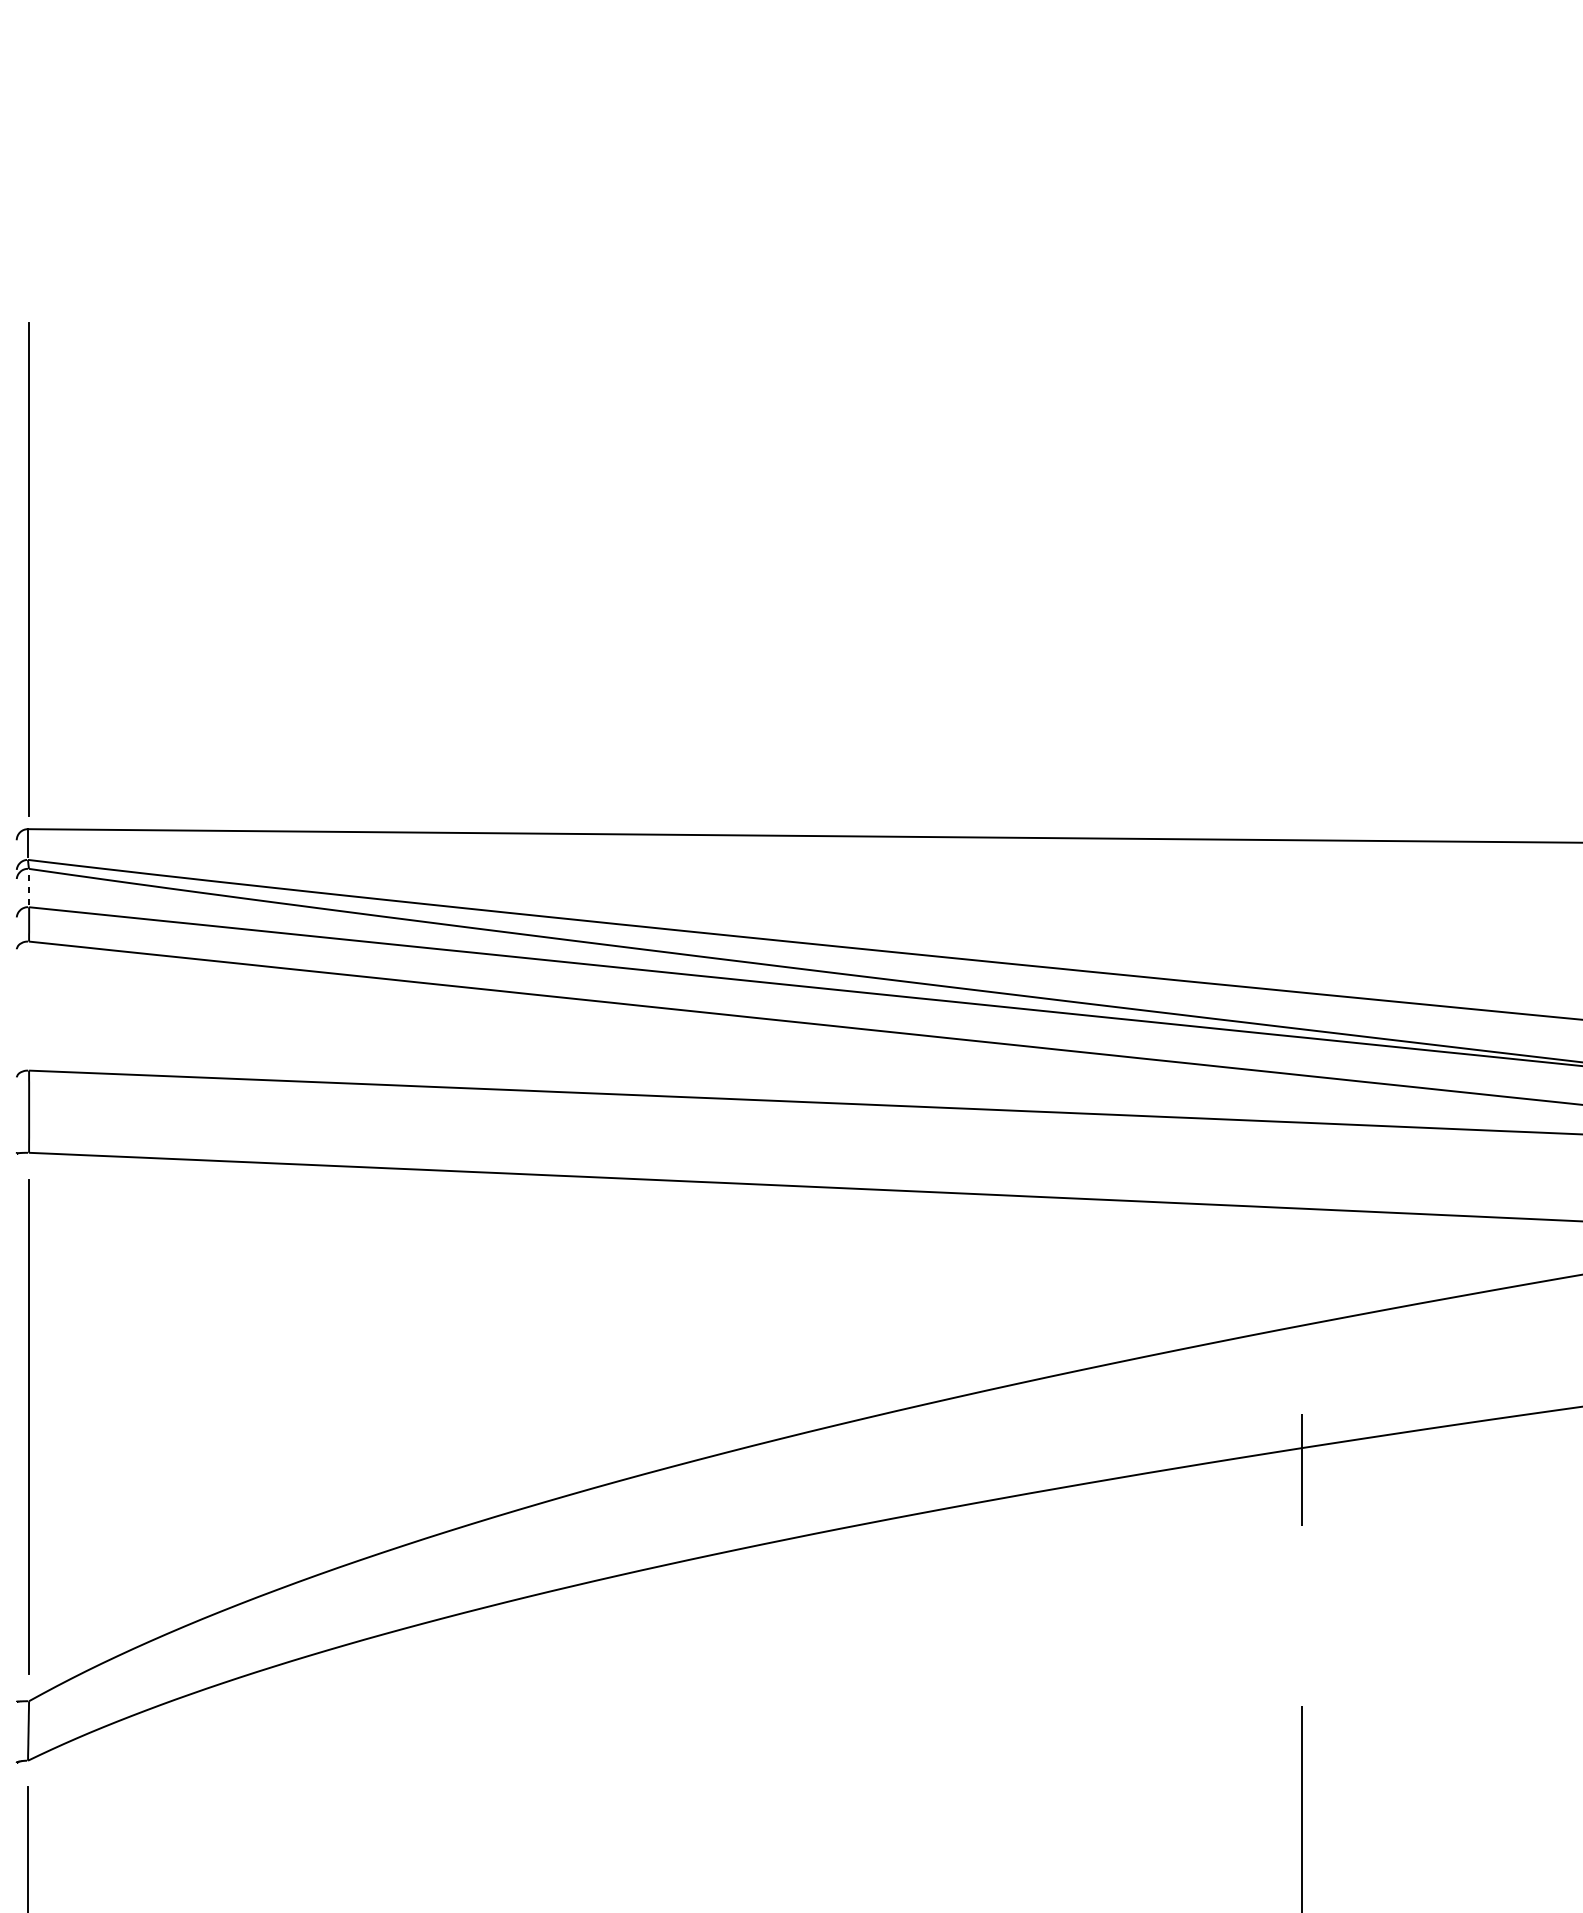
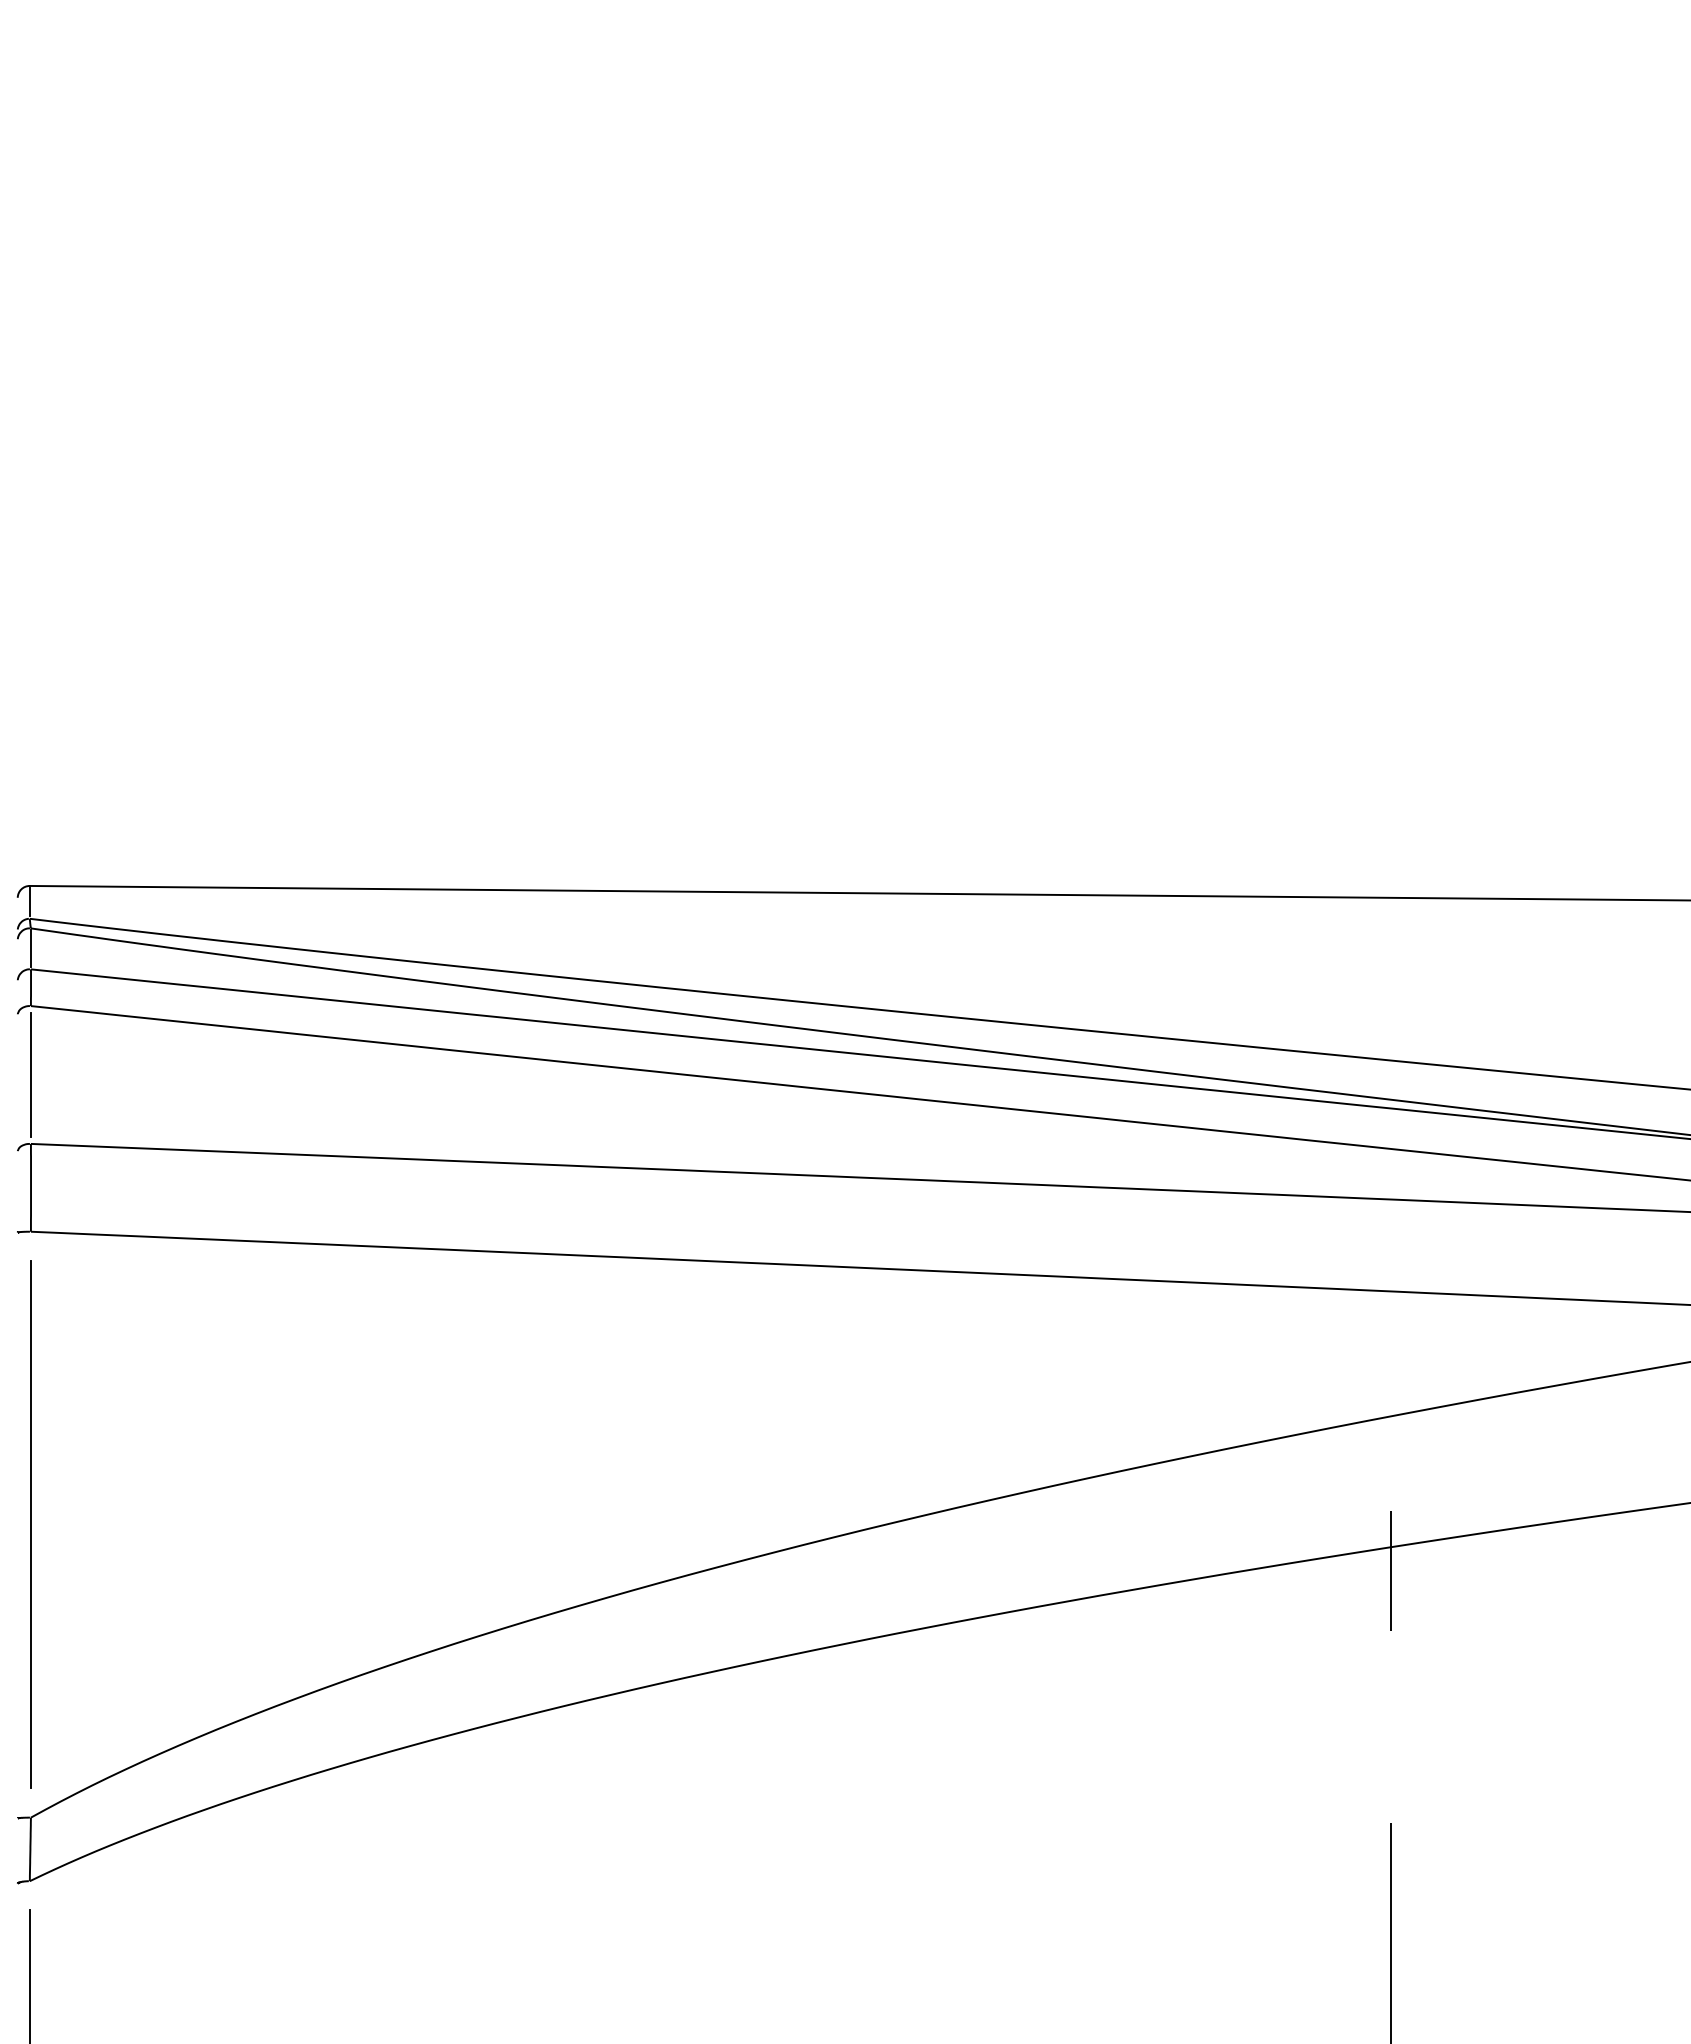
line: (28, 569) -> (30, 608), removed
line: (28, 887) -> (30, 948), dashed -> solid
line: (28, 1005) -> (30, 1074), added

